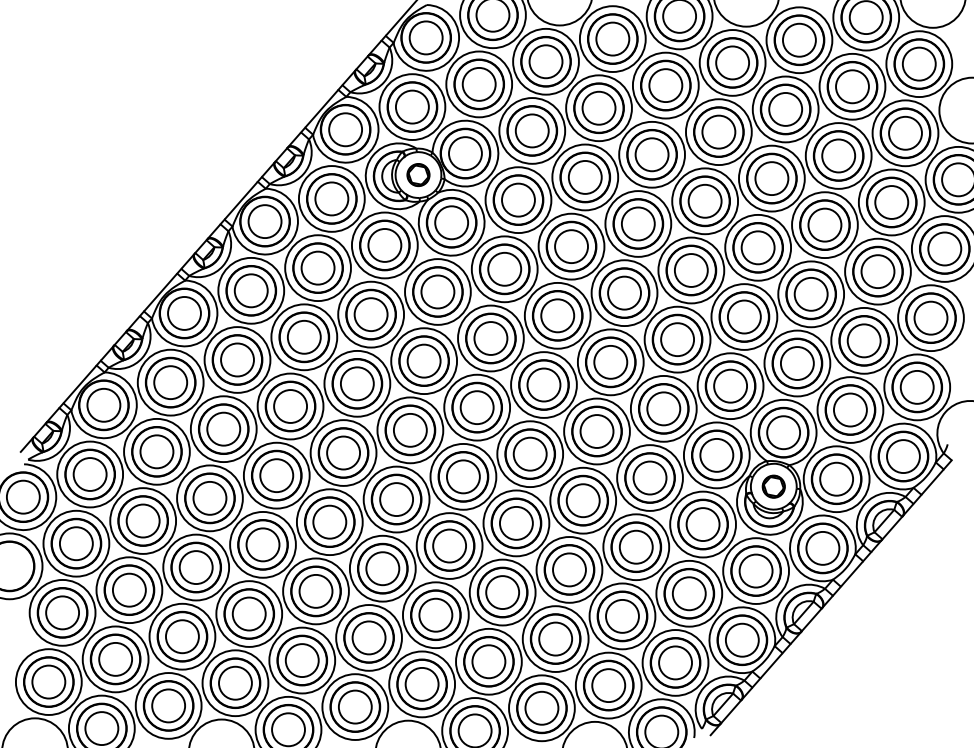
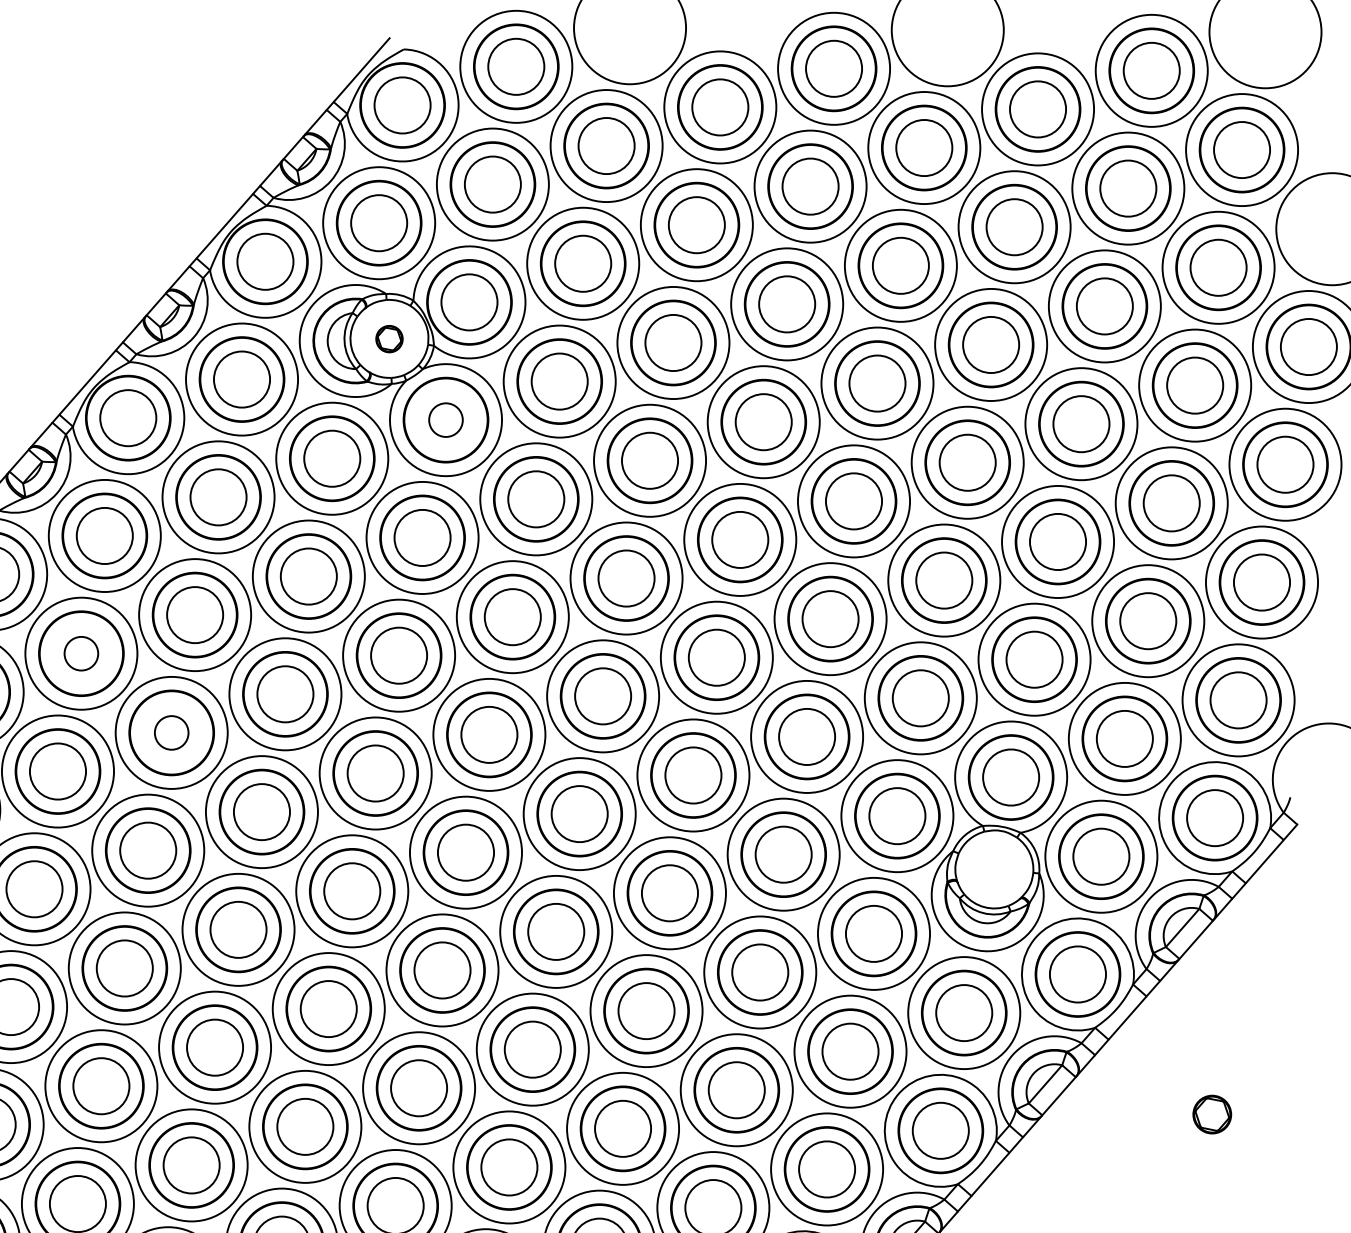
part: (418, 175) -> (389, 339), size x0.7
circle: (451, 222) -> (445, 419), size x0.6
circle: (237, 359) -> (81, 652), size x0.6
circle: (290, 406) -> (171, 732), size x0.6
part: (773, 486) -> (1211, 1114), moved

